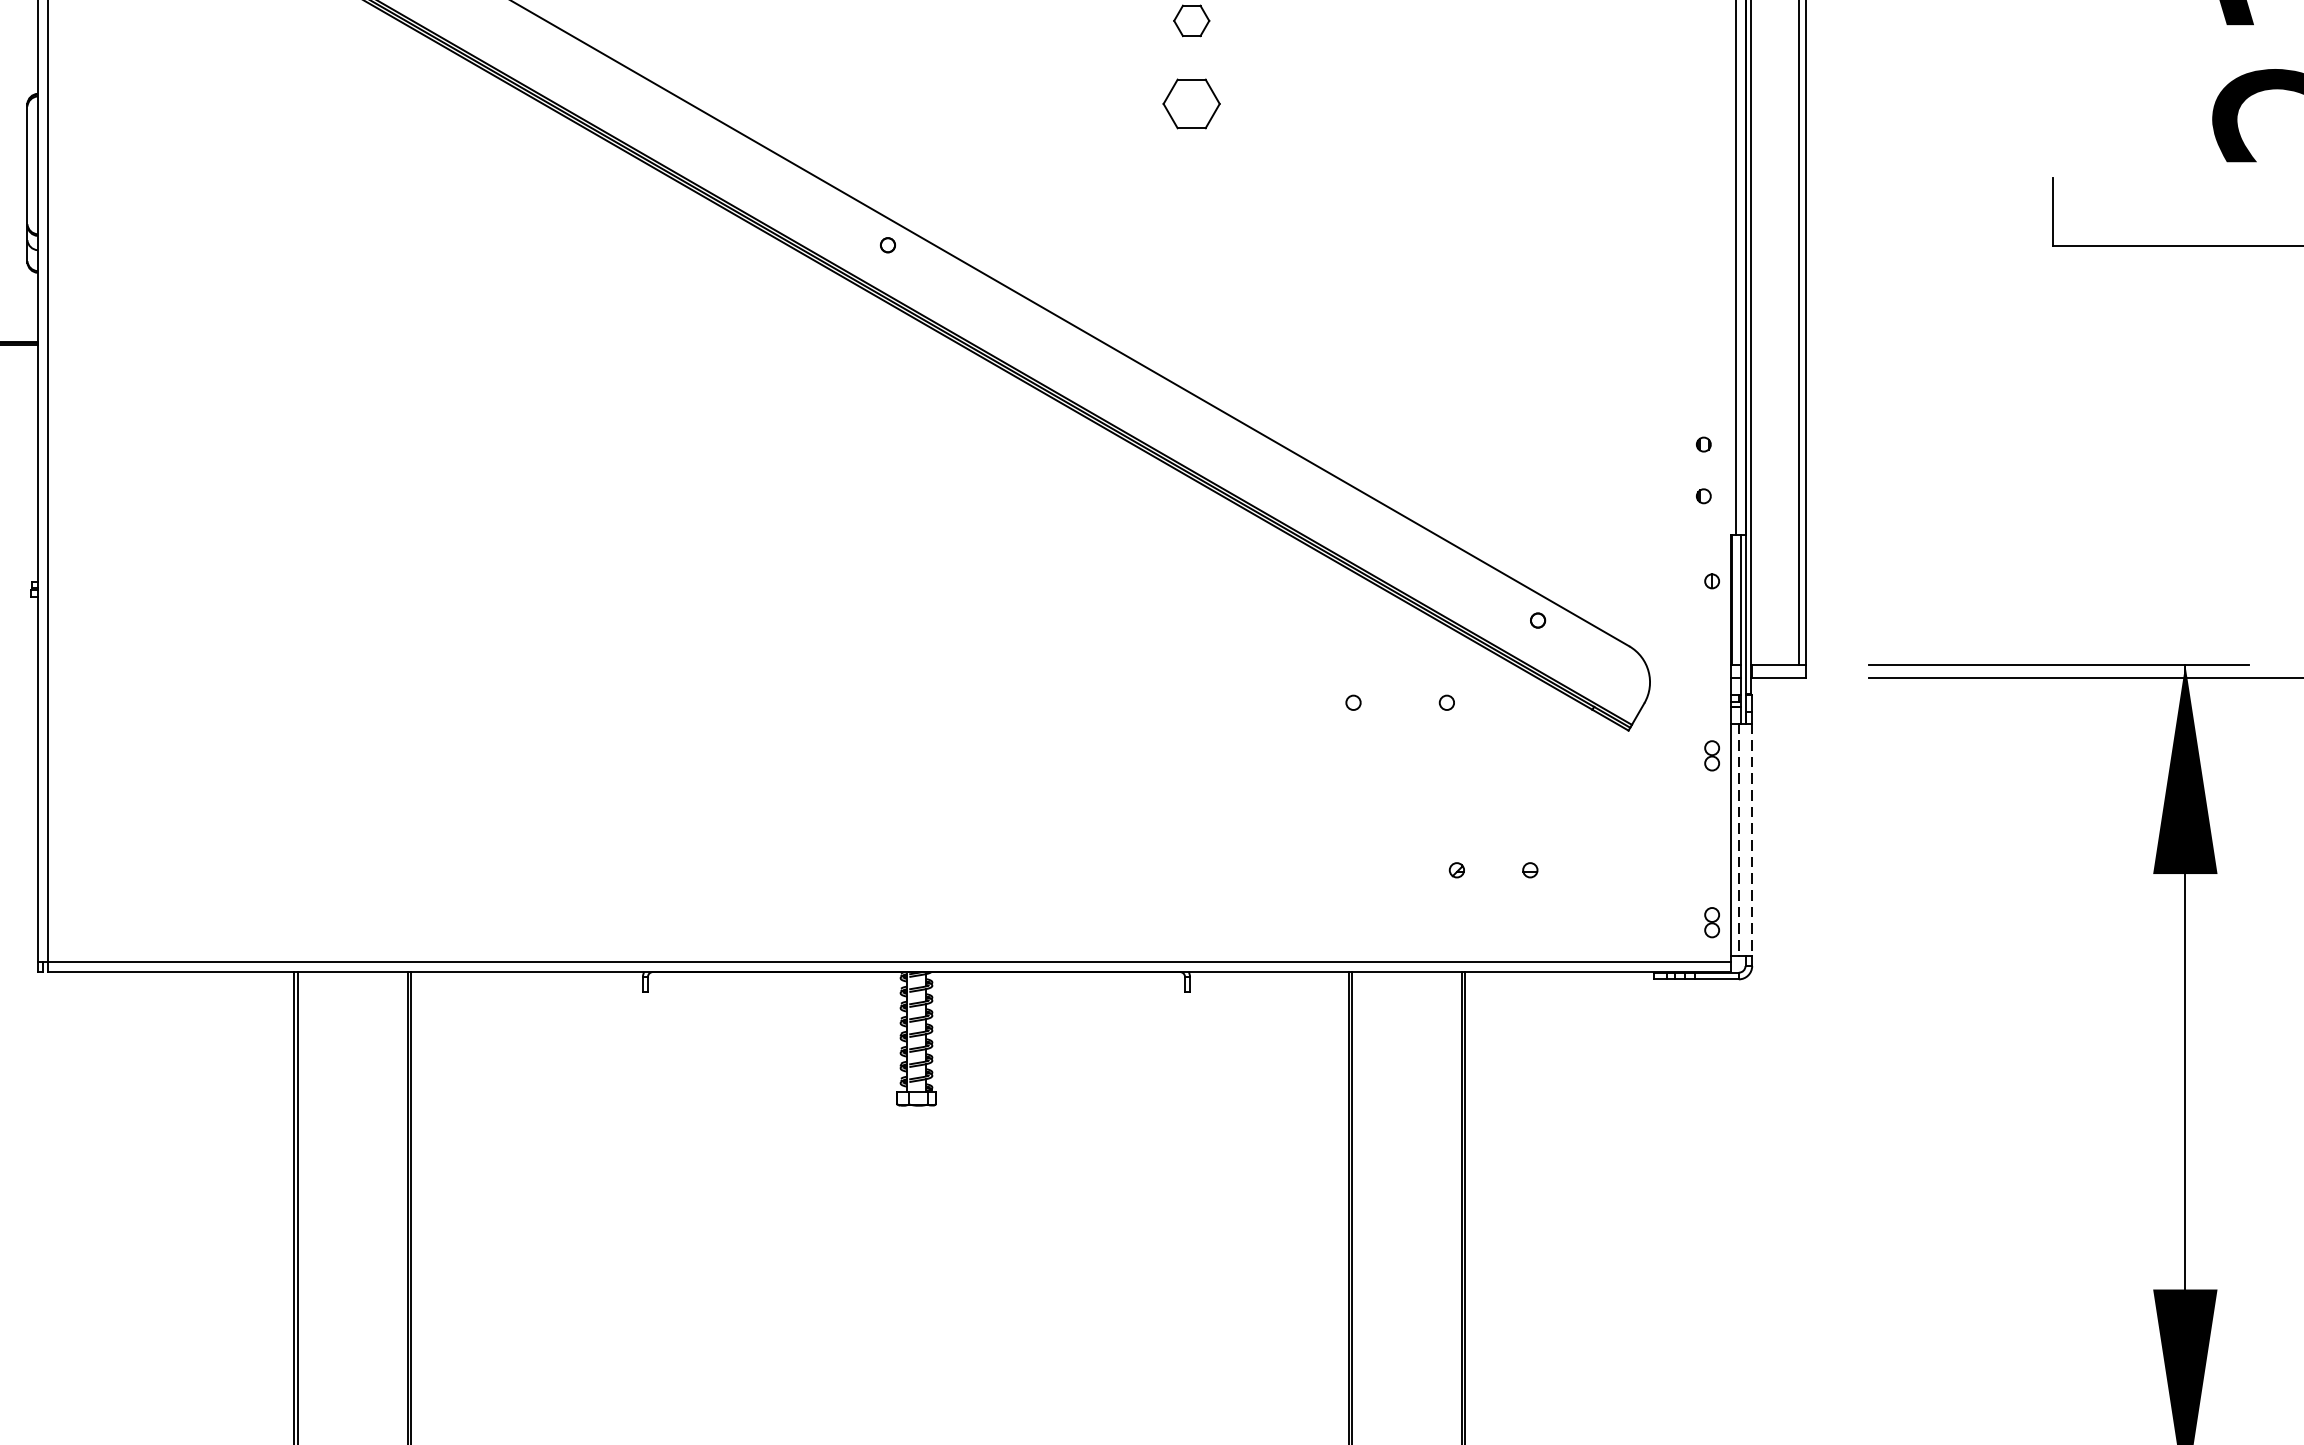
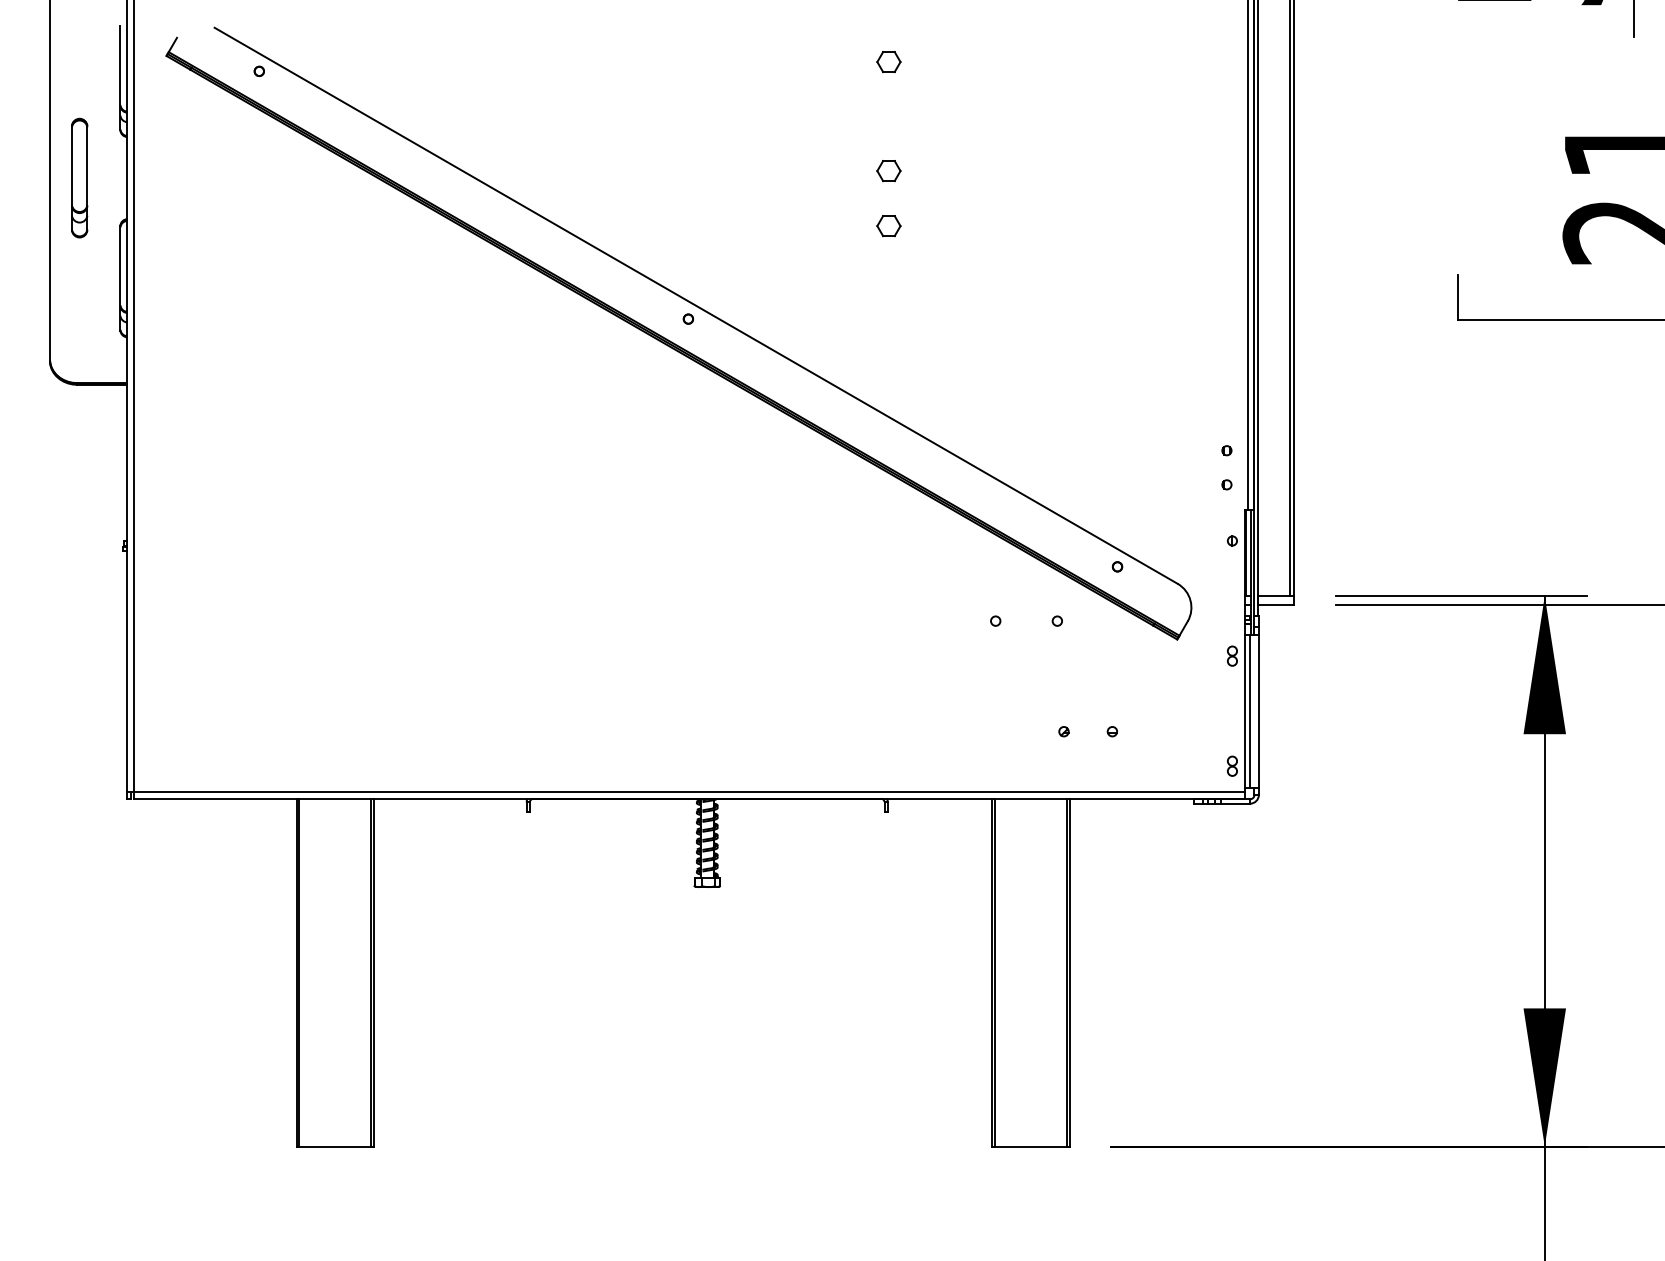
part: (1191, 104) -> (888, 226), size x0.62
line: (1739, 839) -> (1250, 711), dashed -> solid
line: (1751, 839) -> (1258, 711), dashed -> solid

